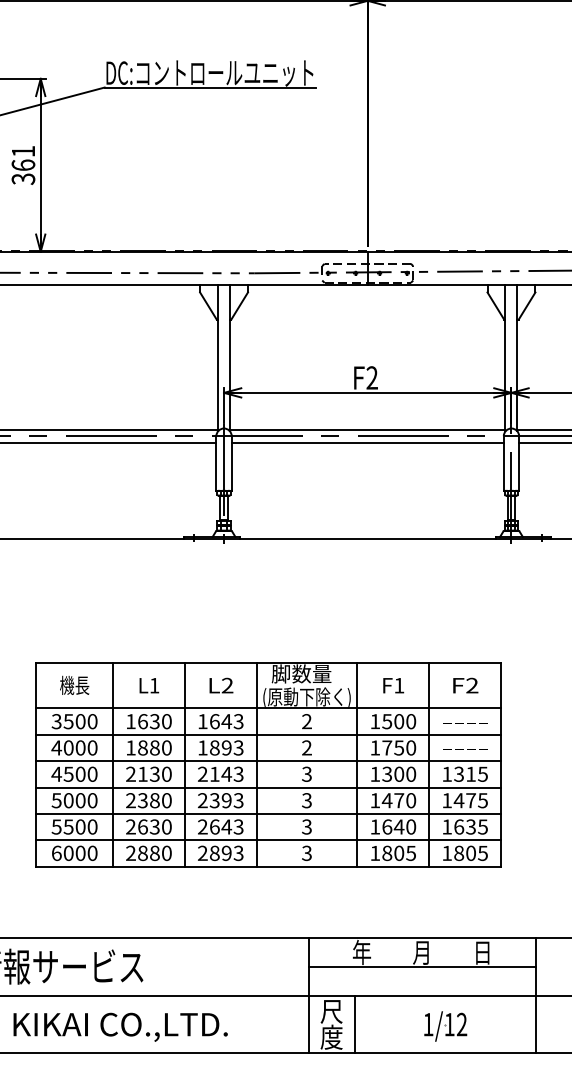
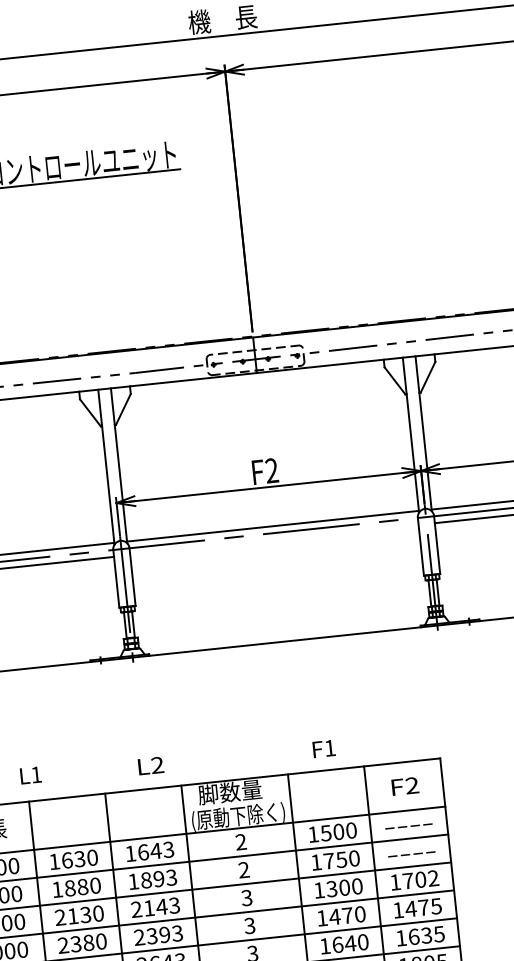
line: (367, 442) -> (274, 539), removed
text: (149, 685) -> (31, 775), moved
text: (221, 685) -> (151, 765), moved
text: (393, 685) -> (323, 748), moved
text: (470, 773) -> (420, 878), 1315 -> 1702

